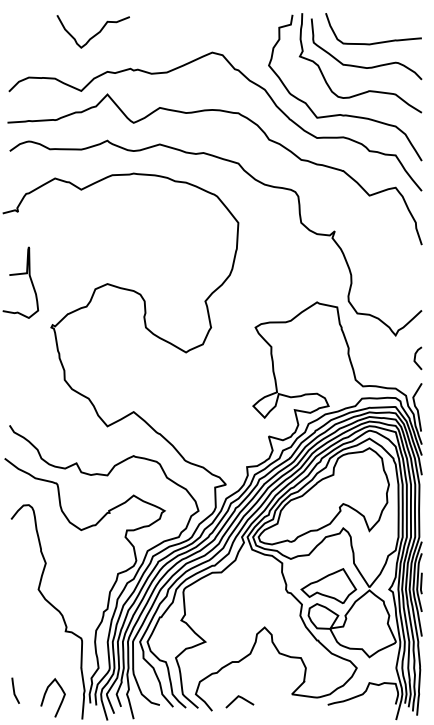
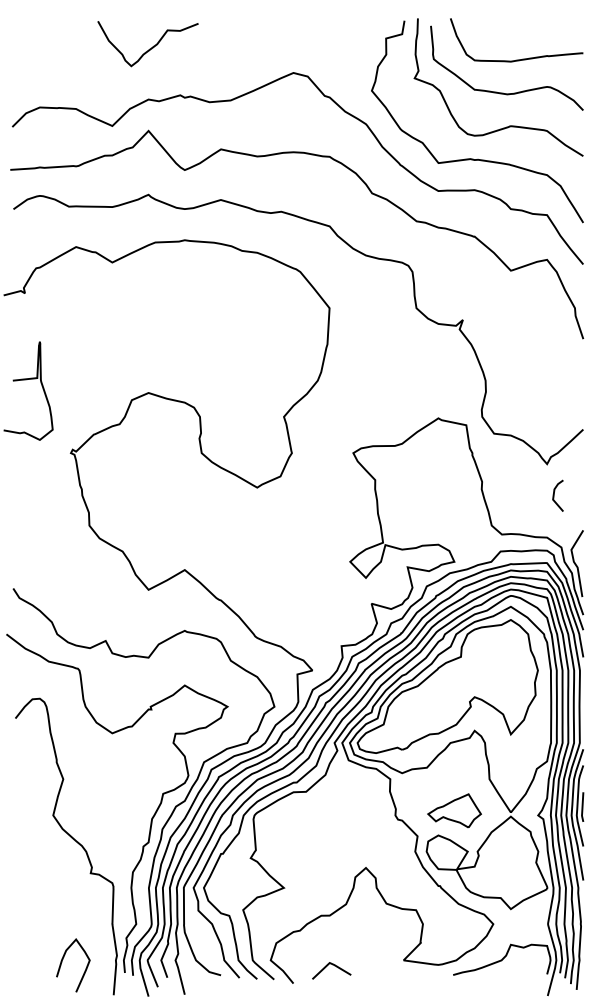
curve: (94, 34) -> (149, 48), moved
line: (415, 358) -> (554, 495), moved
part: (328, 585) -> (454, 810), size x0.7
line: (14, 690) -> (20, 955), removed

